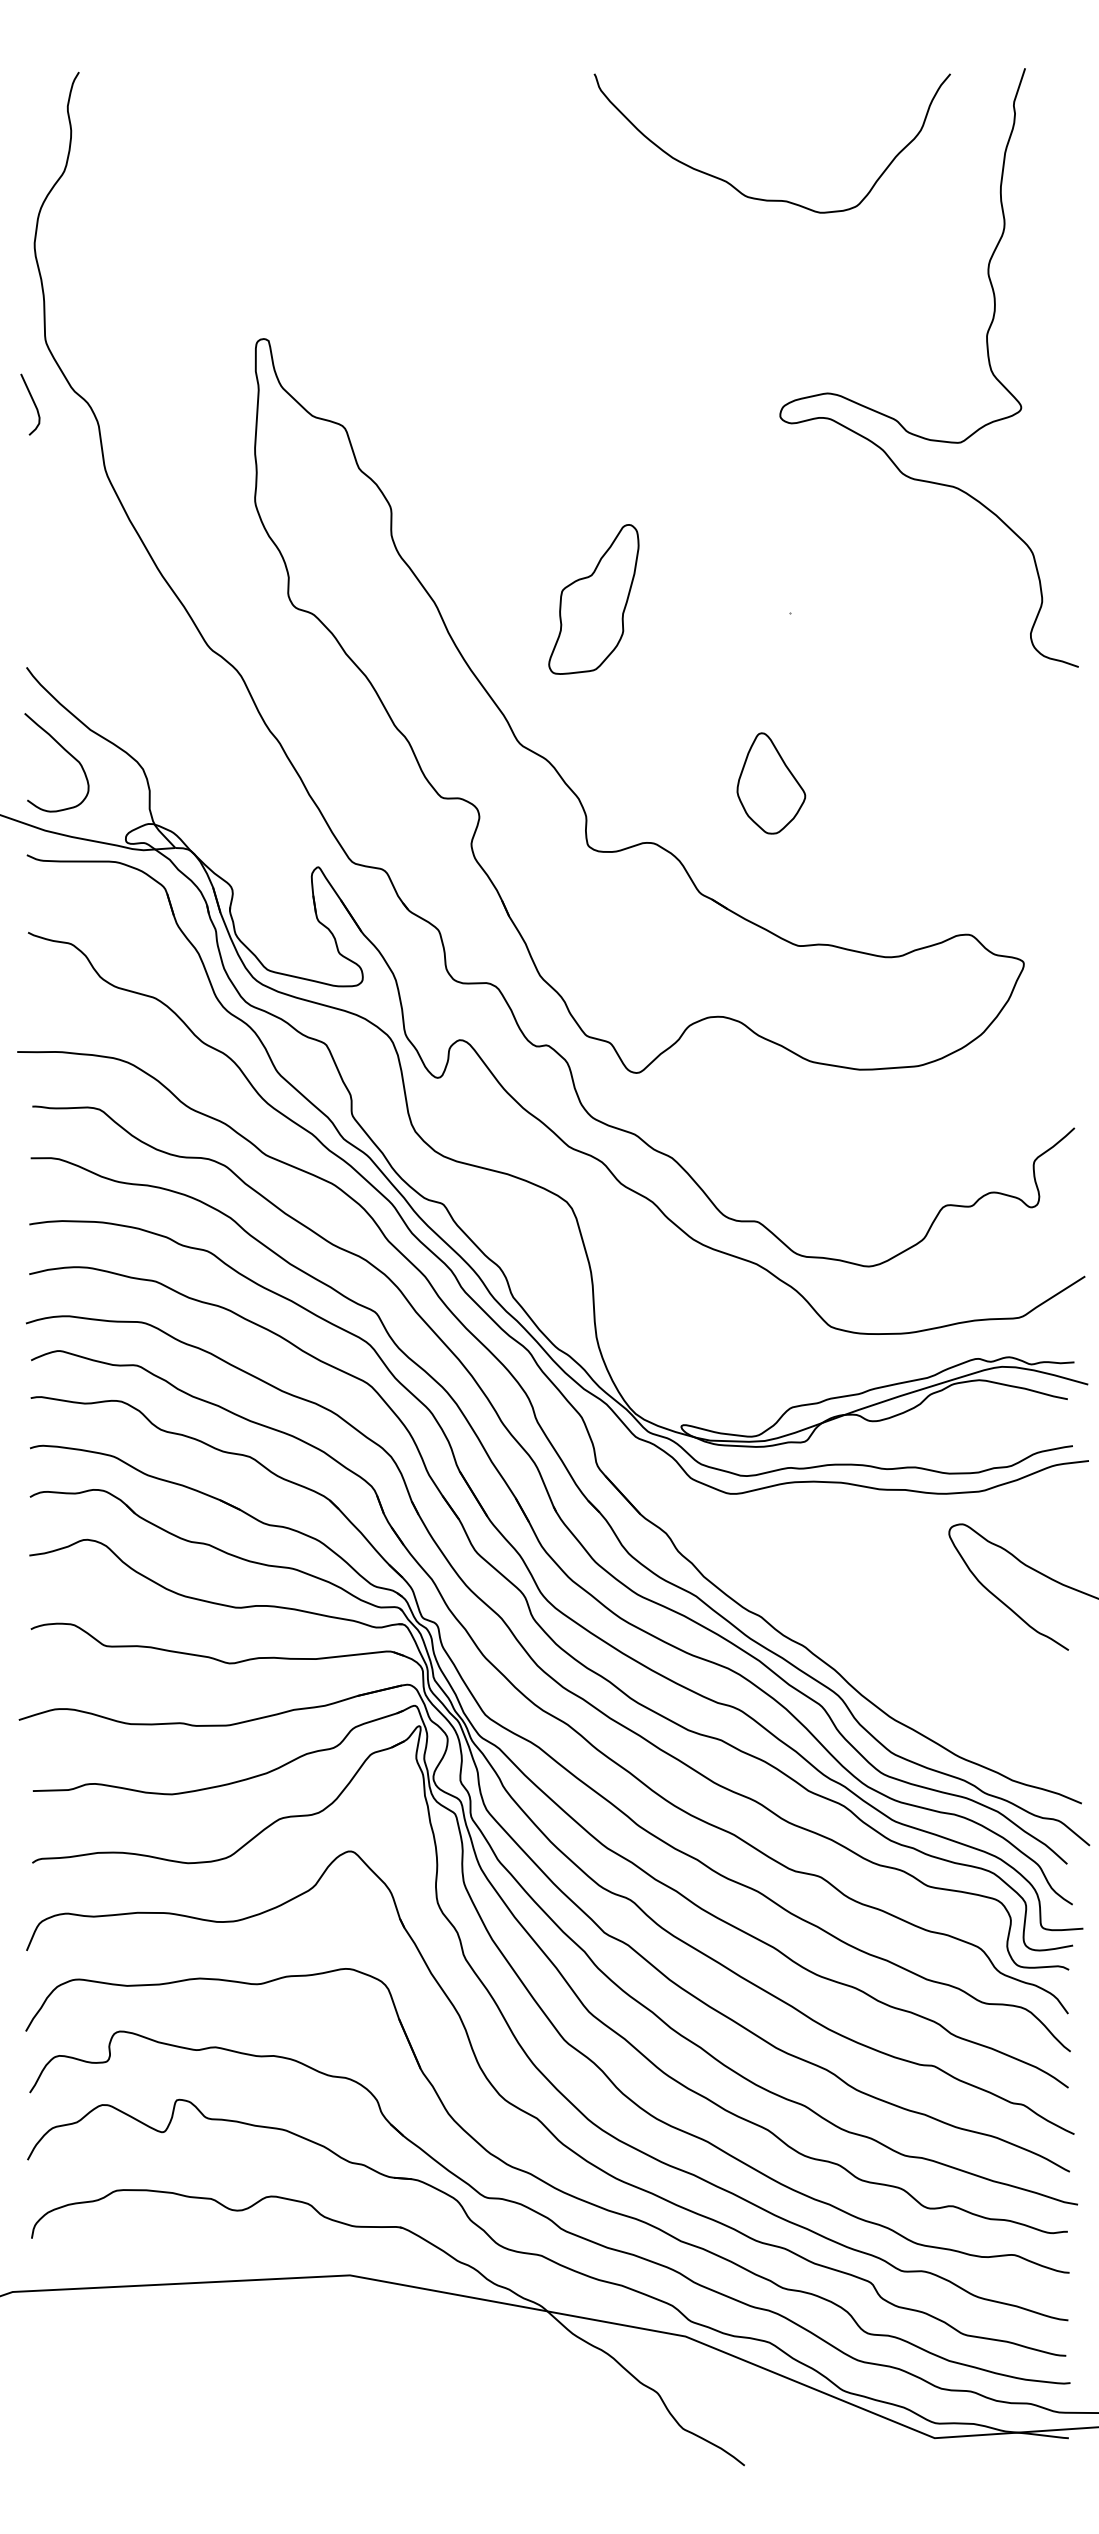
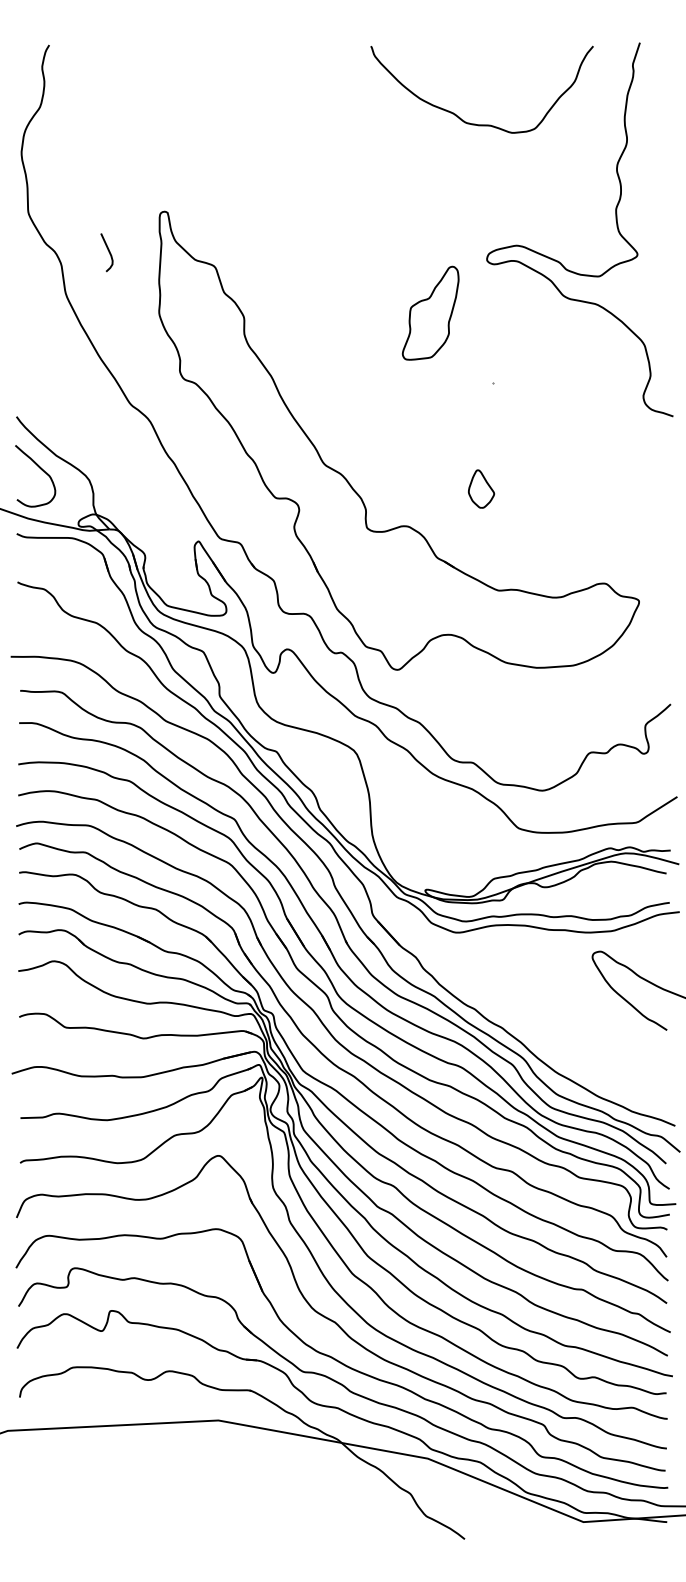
curve: (32, 404) -> (108, 252), moved
part: (593, 598) -> (430, 312), moved
part: (771, 782) -> (481, 488), size x0.6

